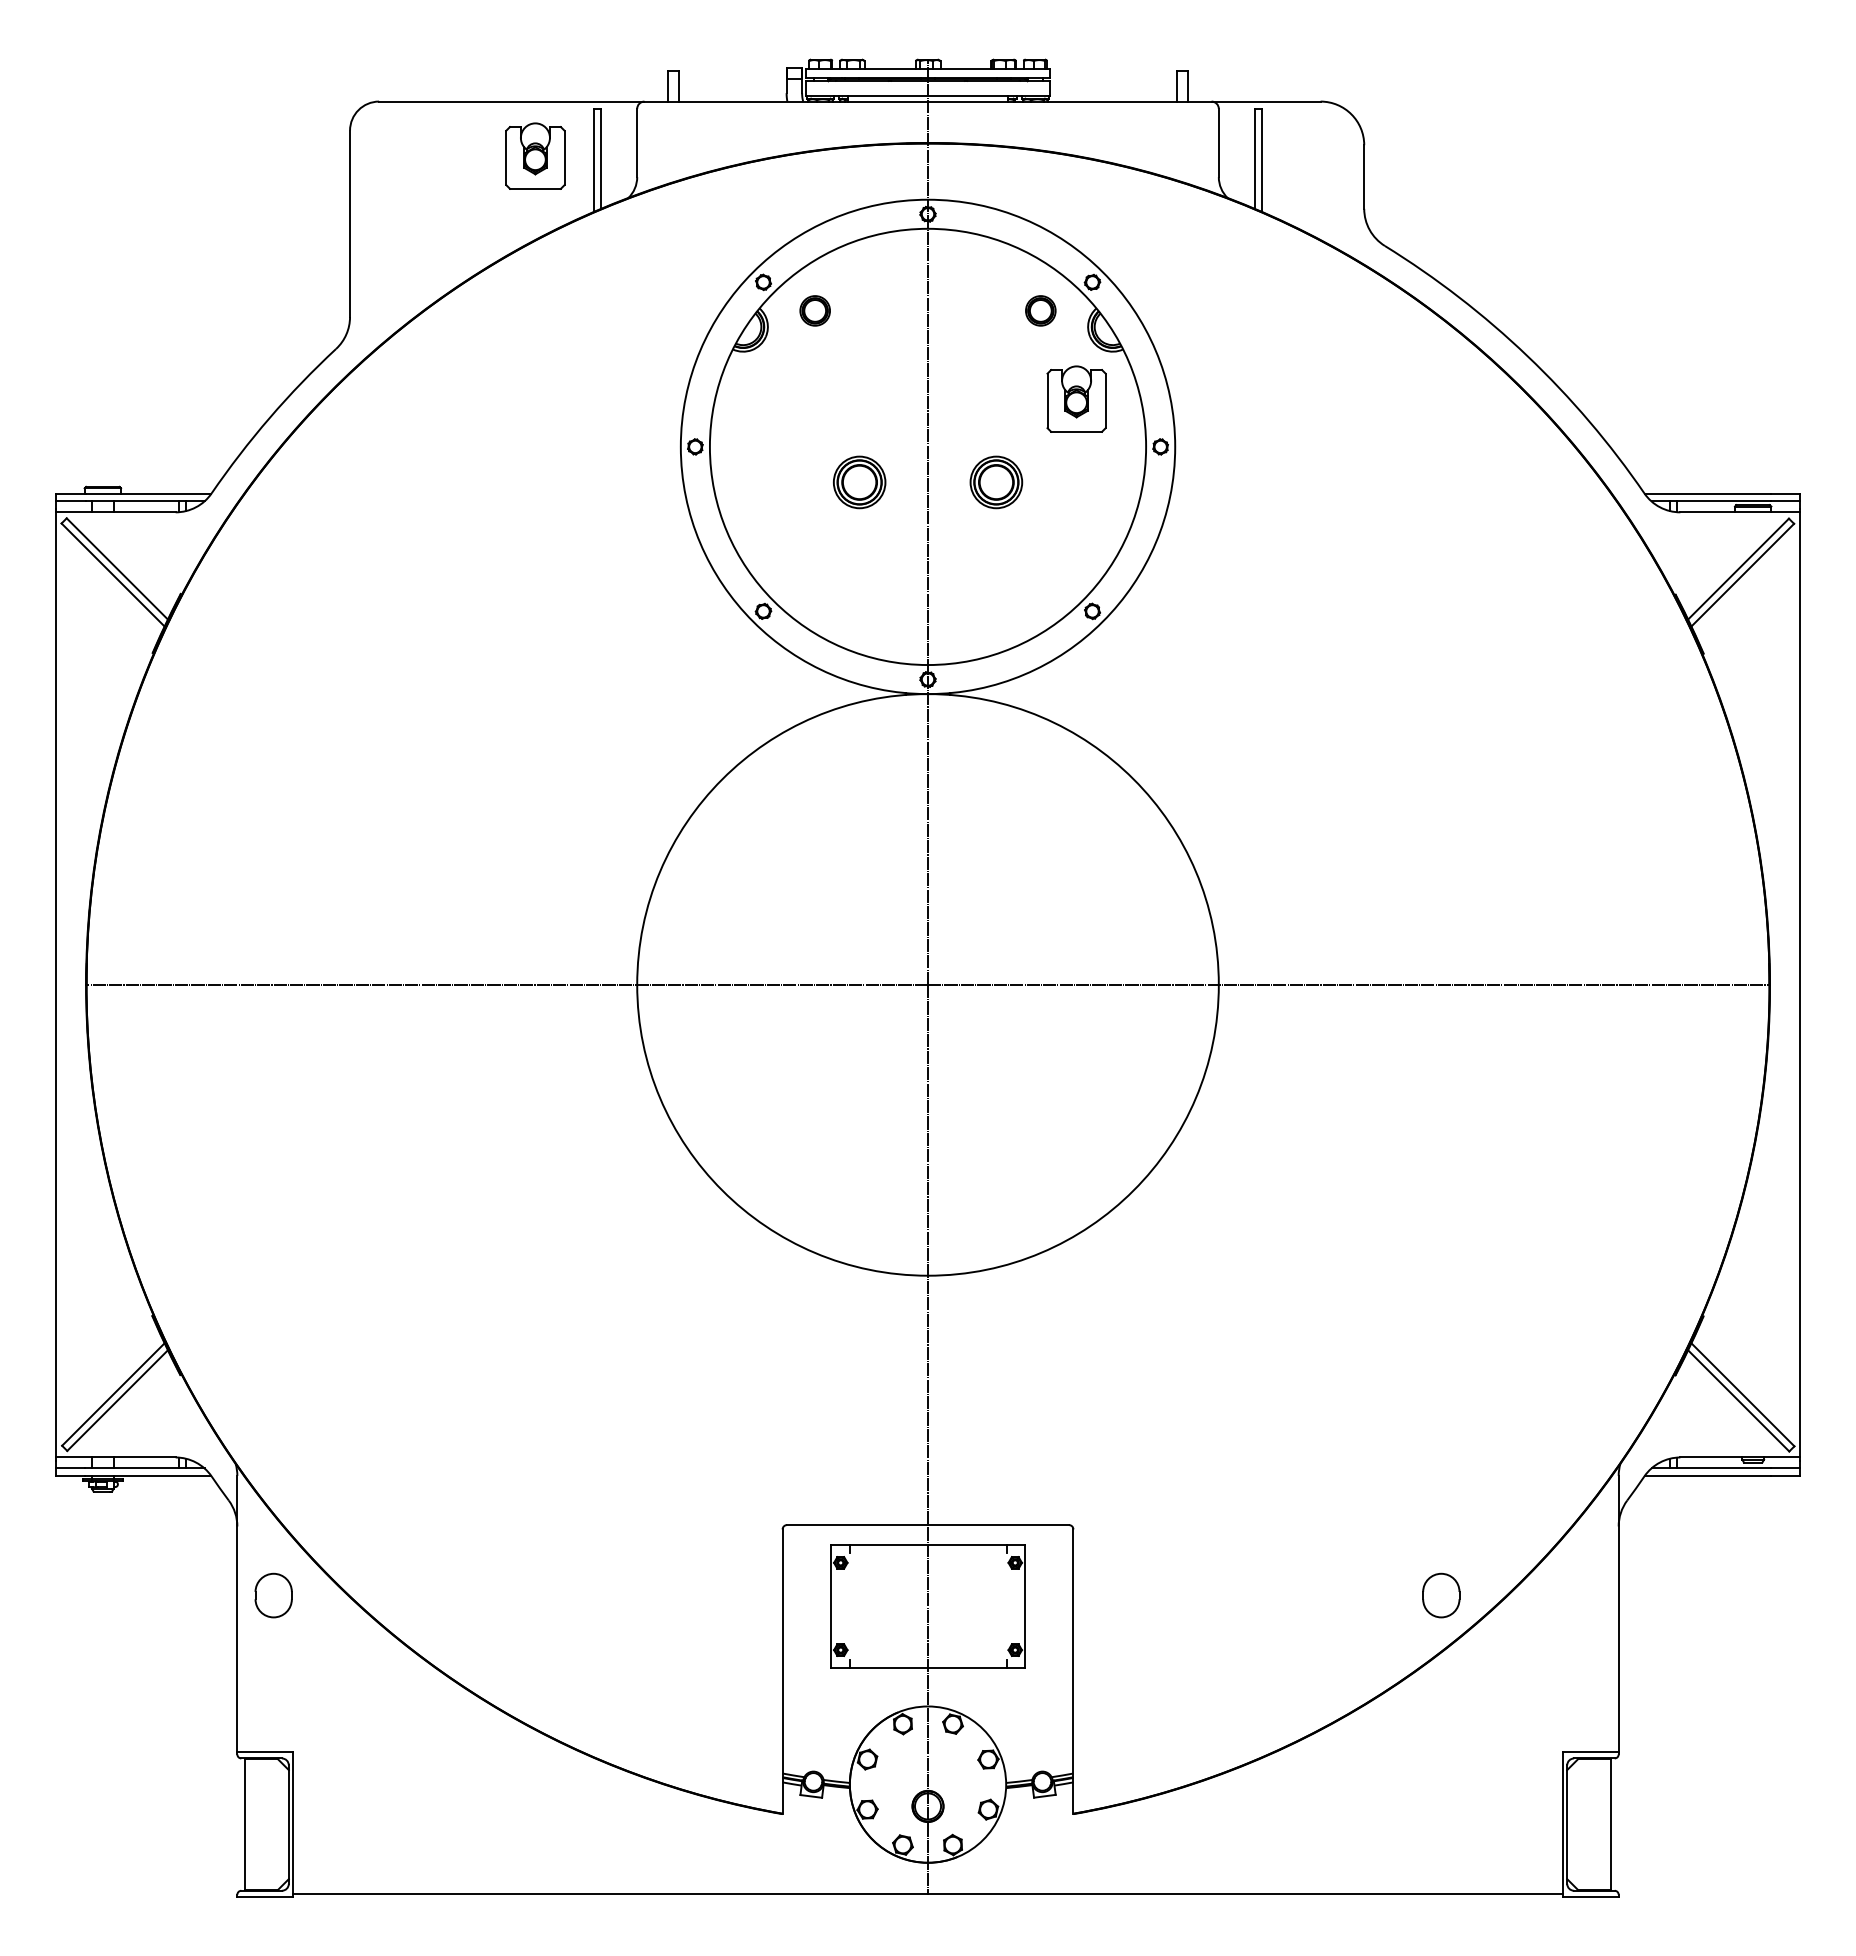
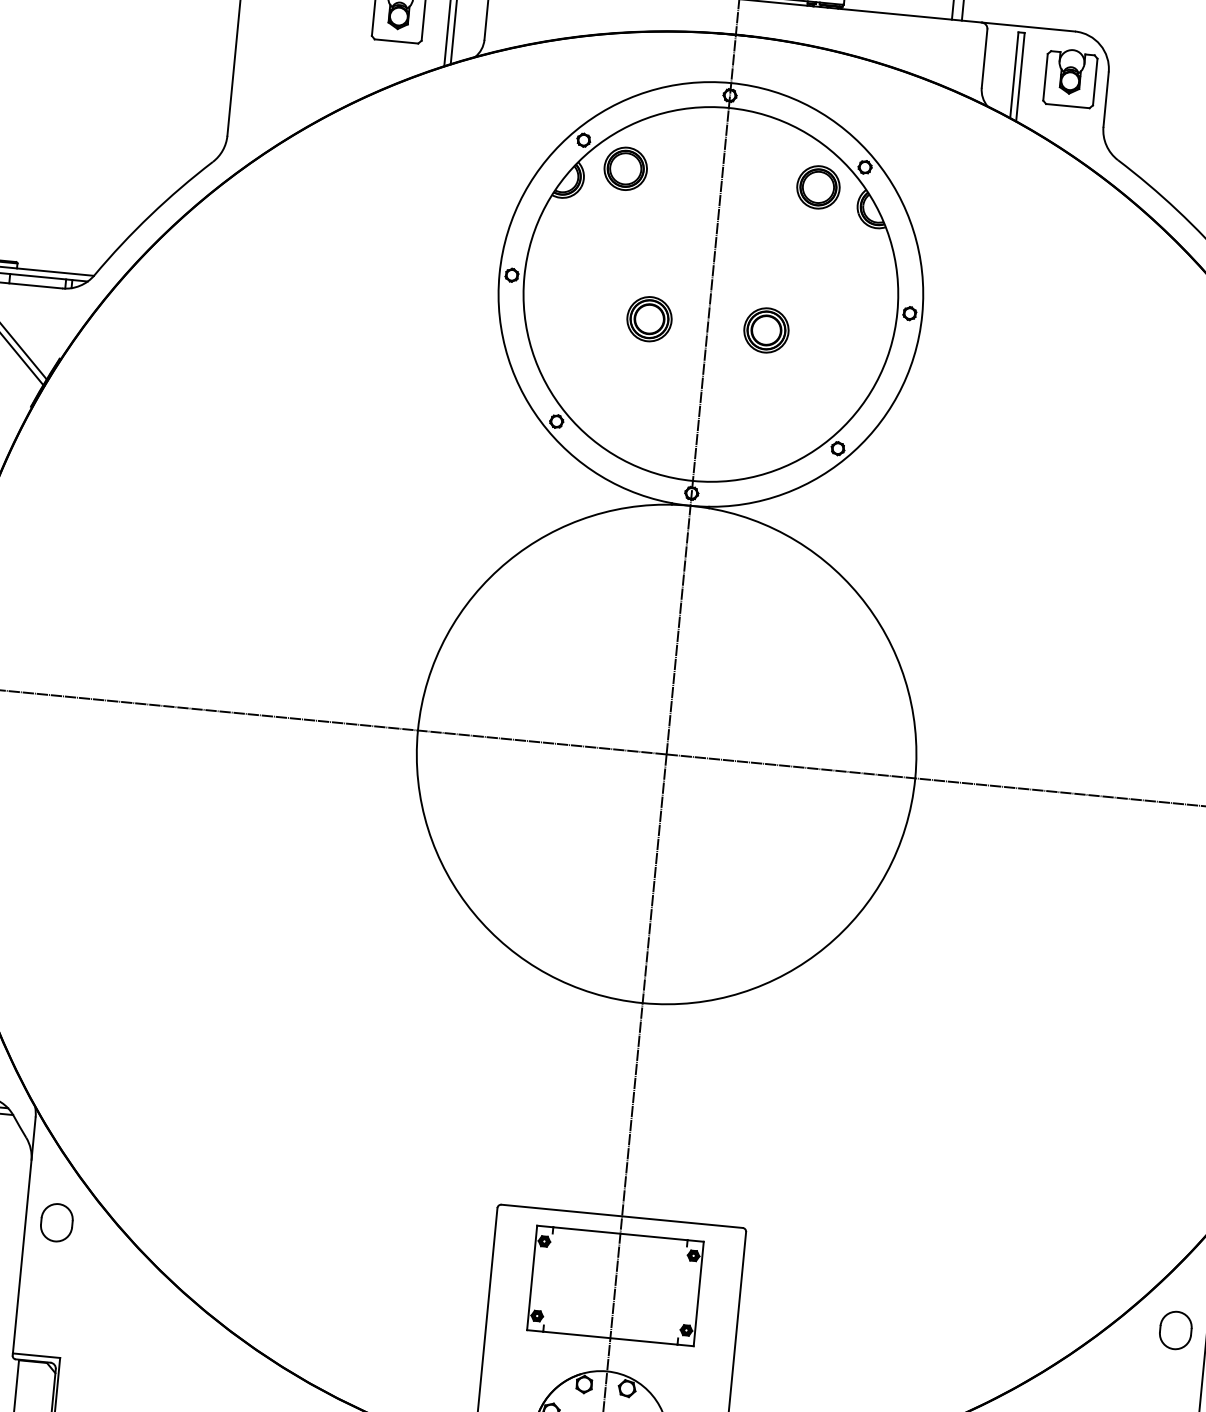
part: (814, 310) -> (625, 168), size x1.67
part: (1040, 310) -> (818, 187), size x1.67
part: (1076, 398) -> (1070, 77), moved
part: (1441, 1595) -> (1175, 1330), moved

